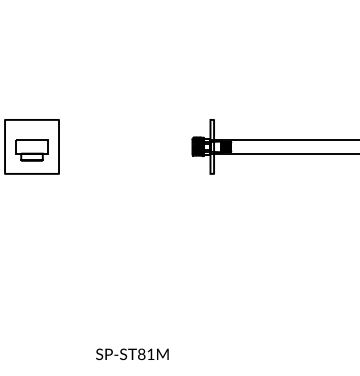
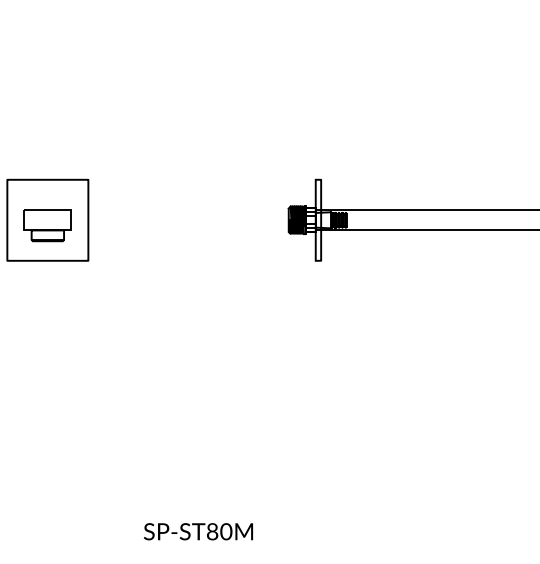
text: (150, 353) -> (225, 530), SP-ST81M -> SP-ST80M

